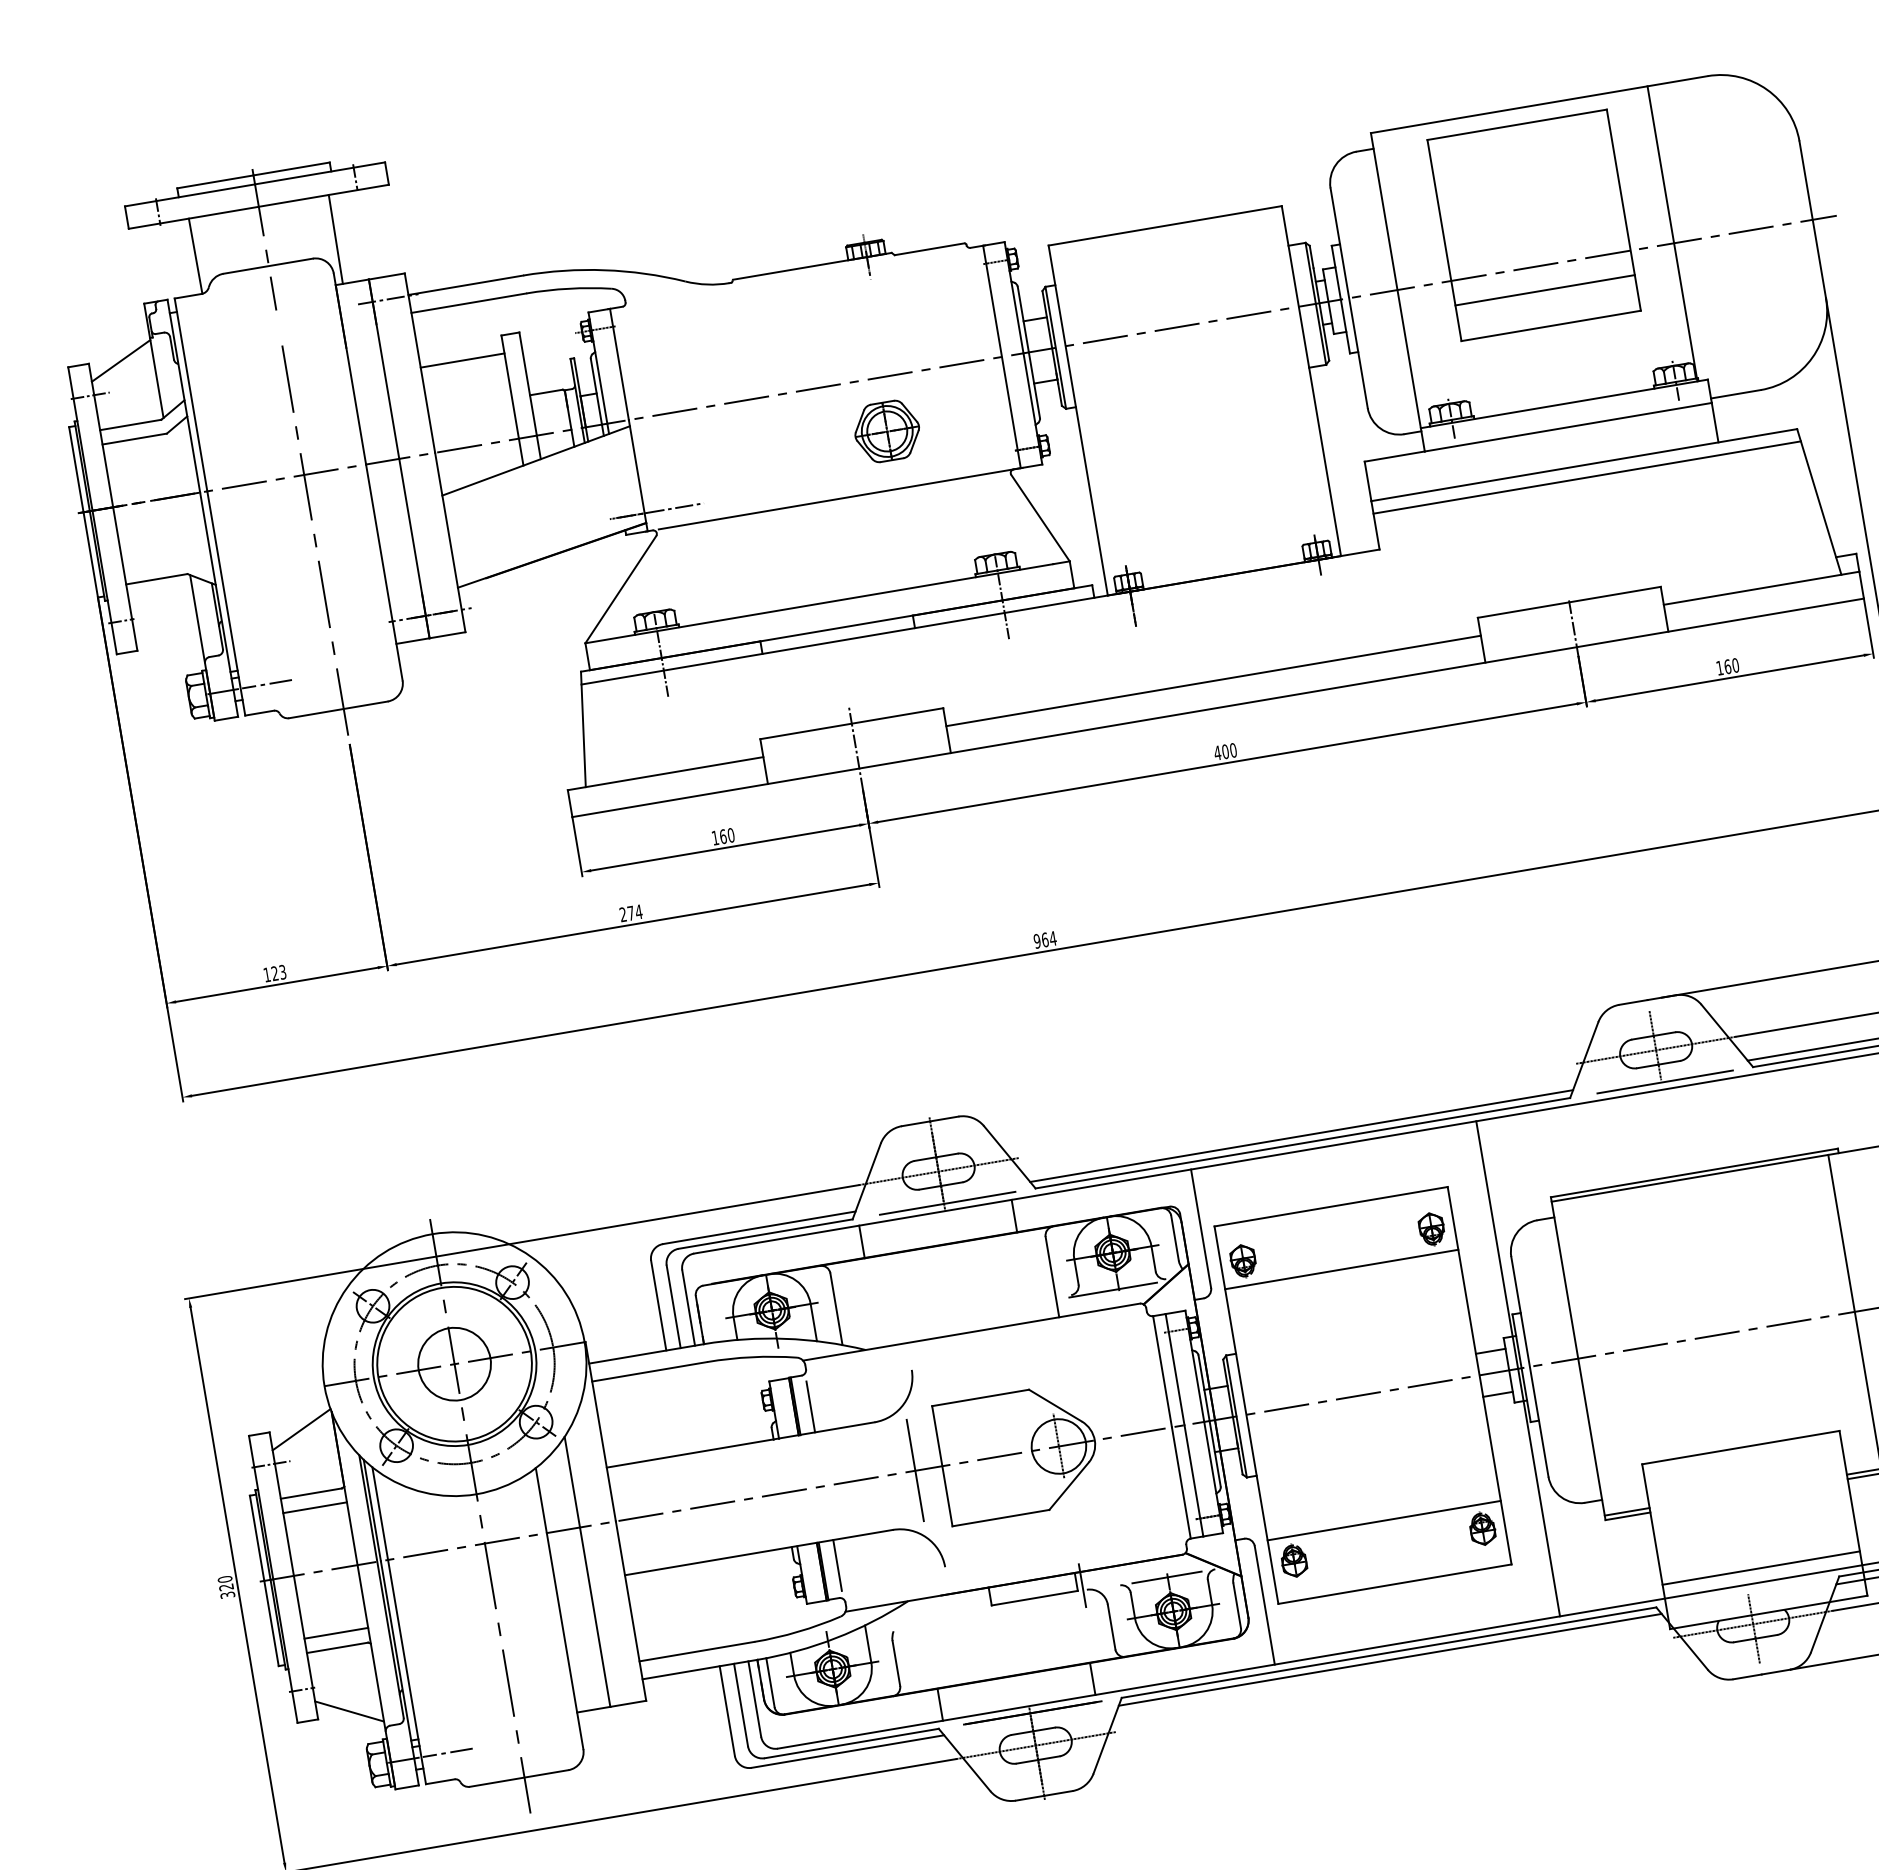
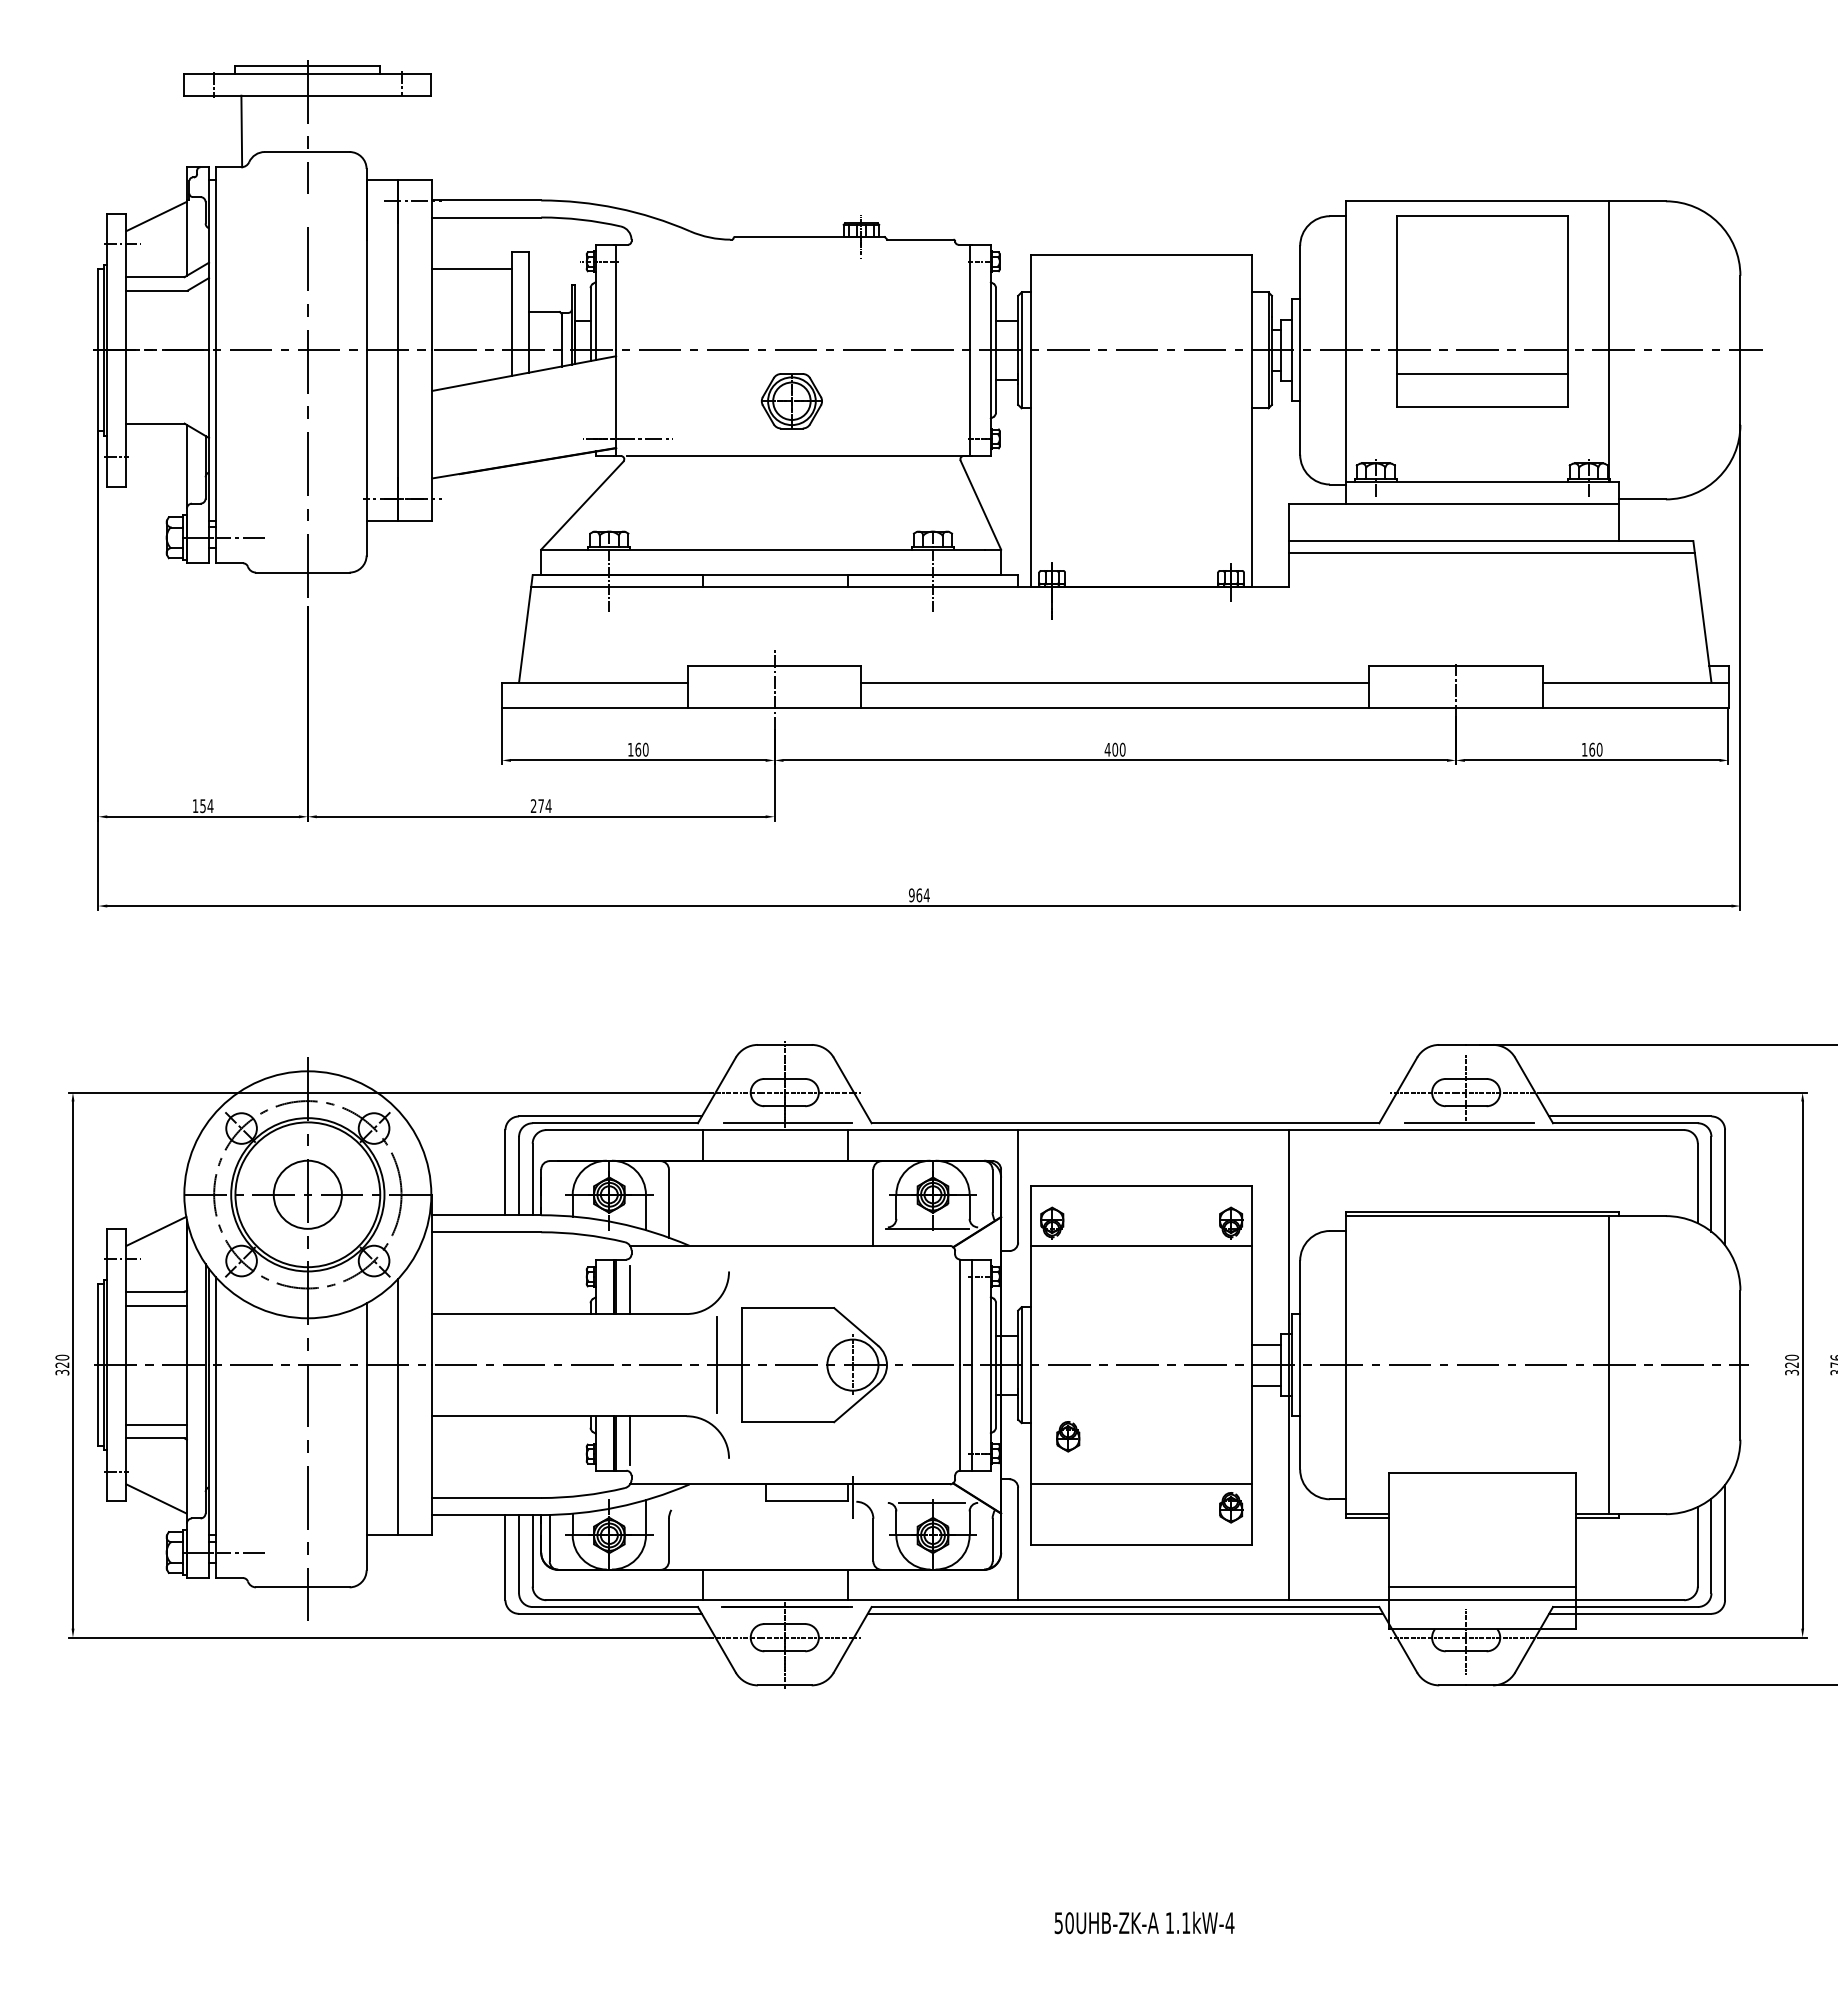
line: (335, 239) -> (373, 137), removed
part: (886, 431) -> (791, 401), moved
text: (278, 973) -> (206, 806), 123 -> 154
line: (1301, 1136) -> (1125, 1116), removed
part: (1294, 1560) -> (1068, 1436), moved

